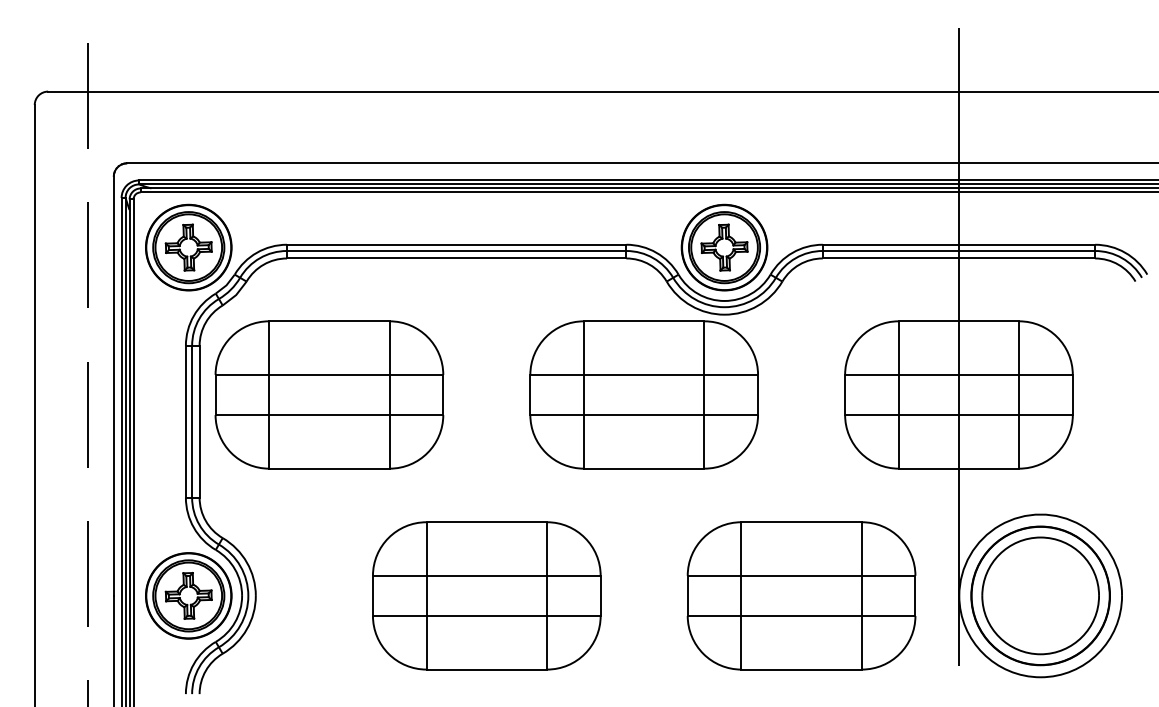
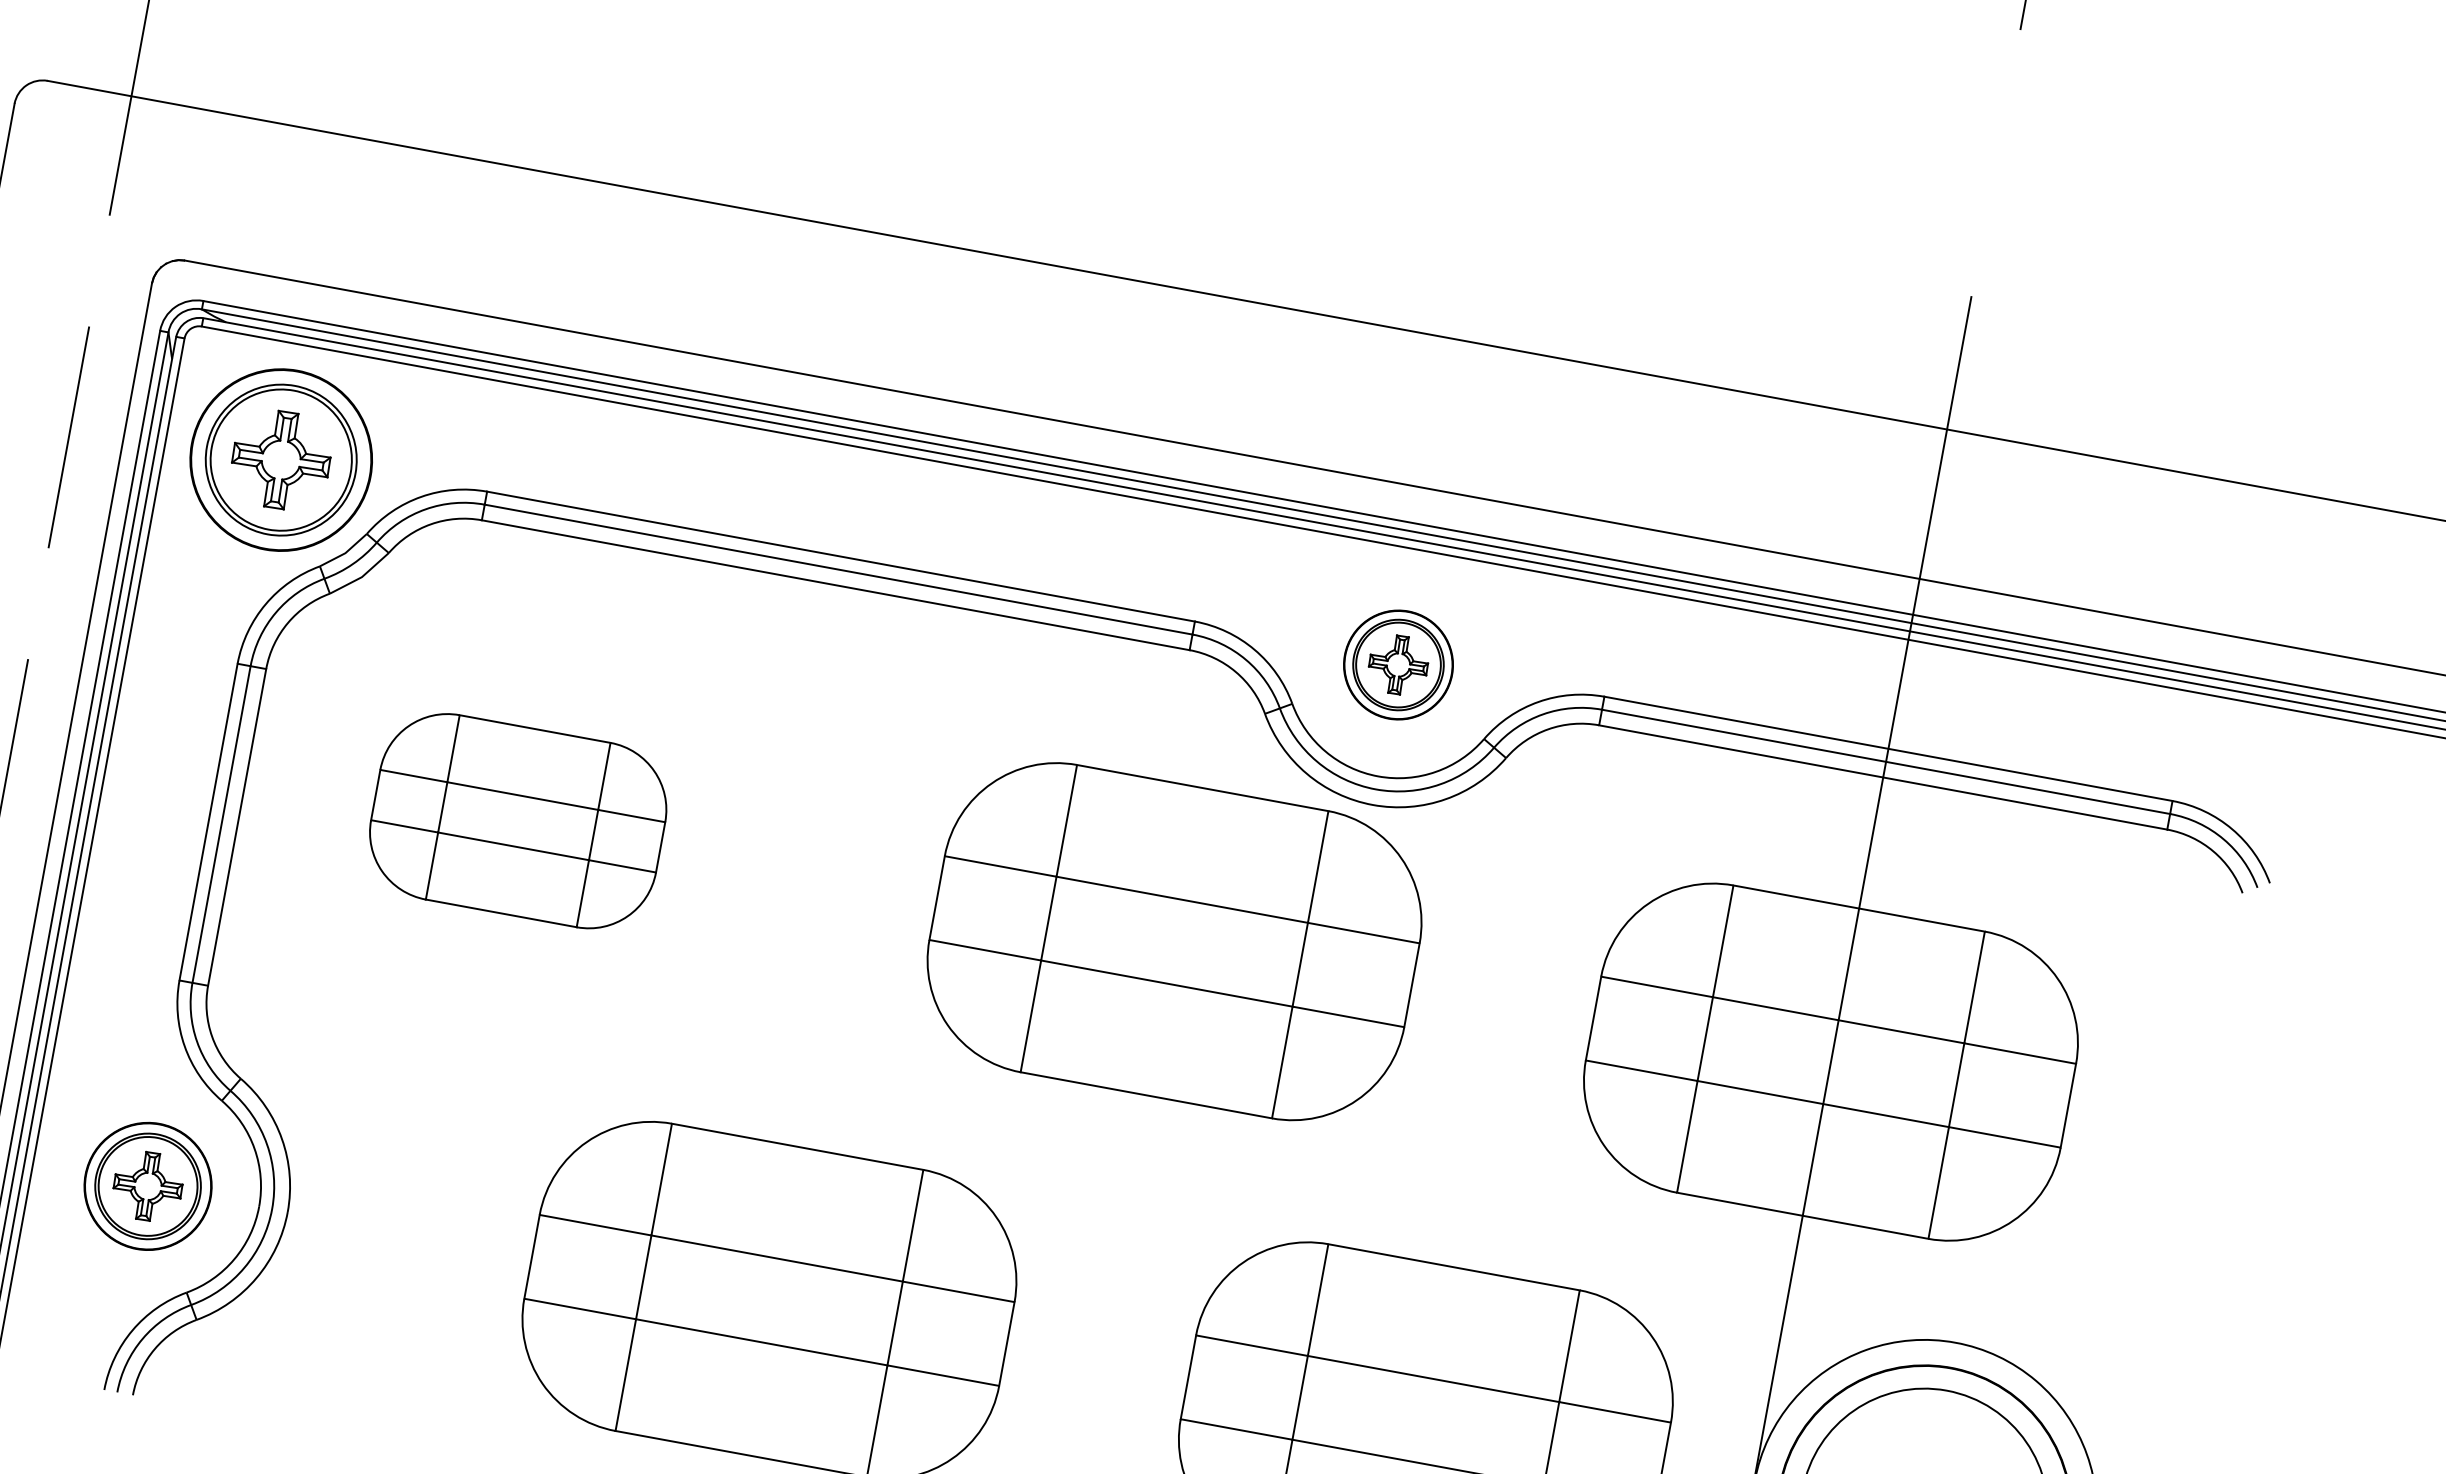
part: (724, 247) -> (1398, 664), size x0.6
part: (329, 394) -> (518, 820), size x0.6
part: (188, 595) -> (147, 1185), size x0.7

